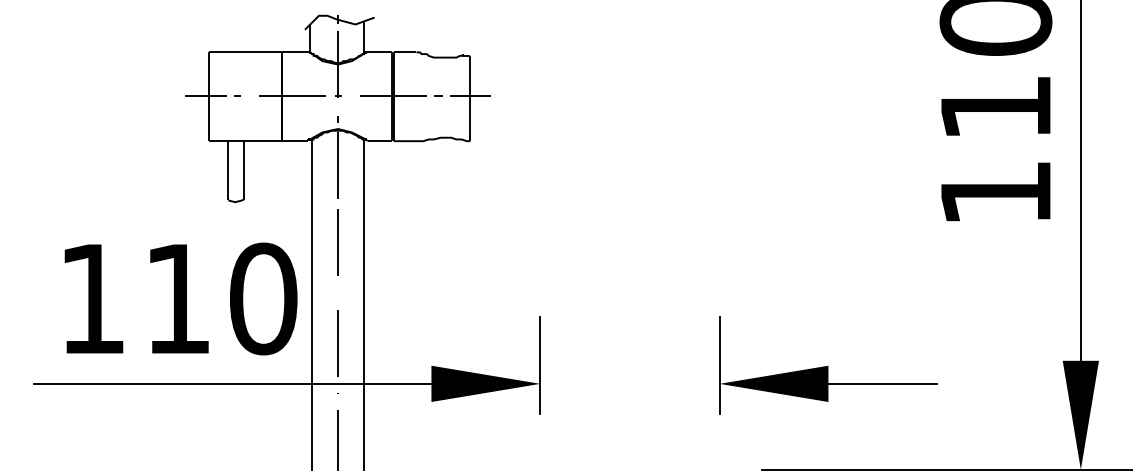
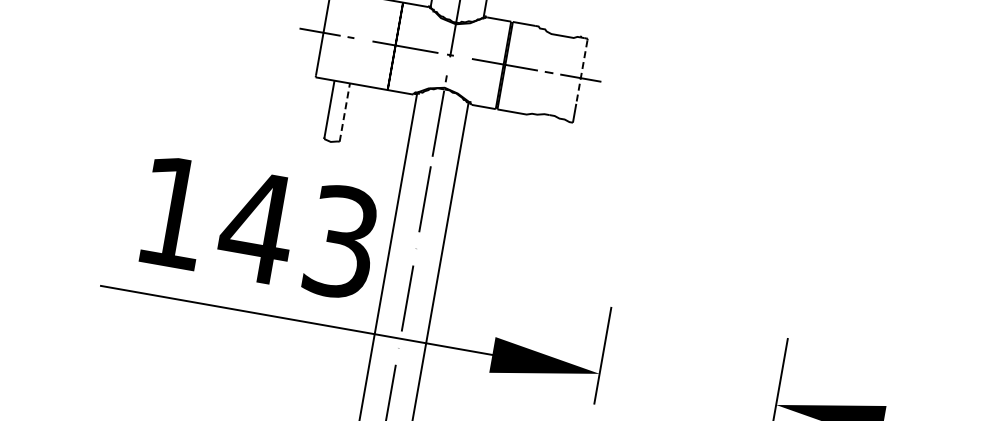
line: (470, 90) -> (581, 72), solid -> dashed
line: (244, 170) -> (345, 112), solid -> dashed
text: (219, 298) -> (298, 234), 110 -> 143

